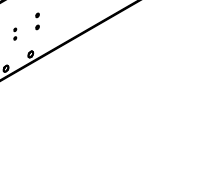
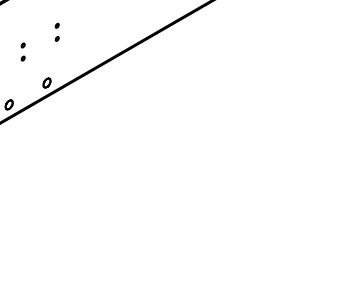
part: (37, 20) -> (57, 31), size x0.71

